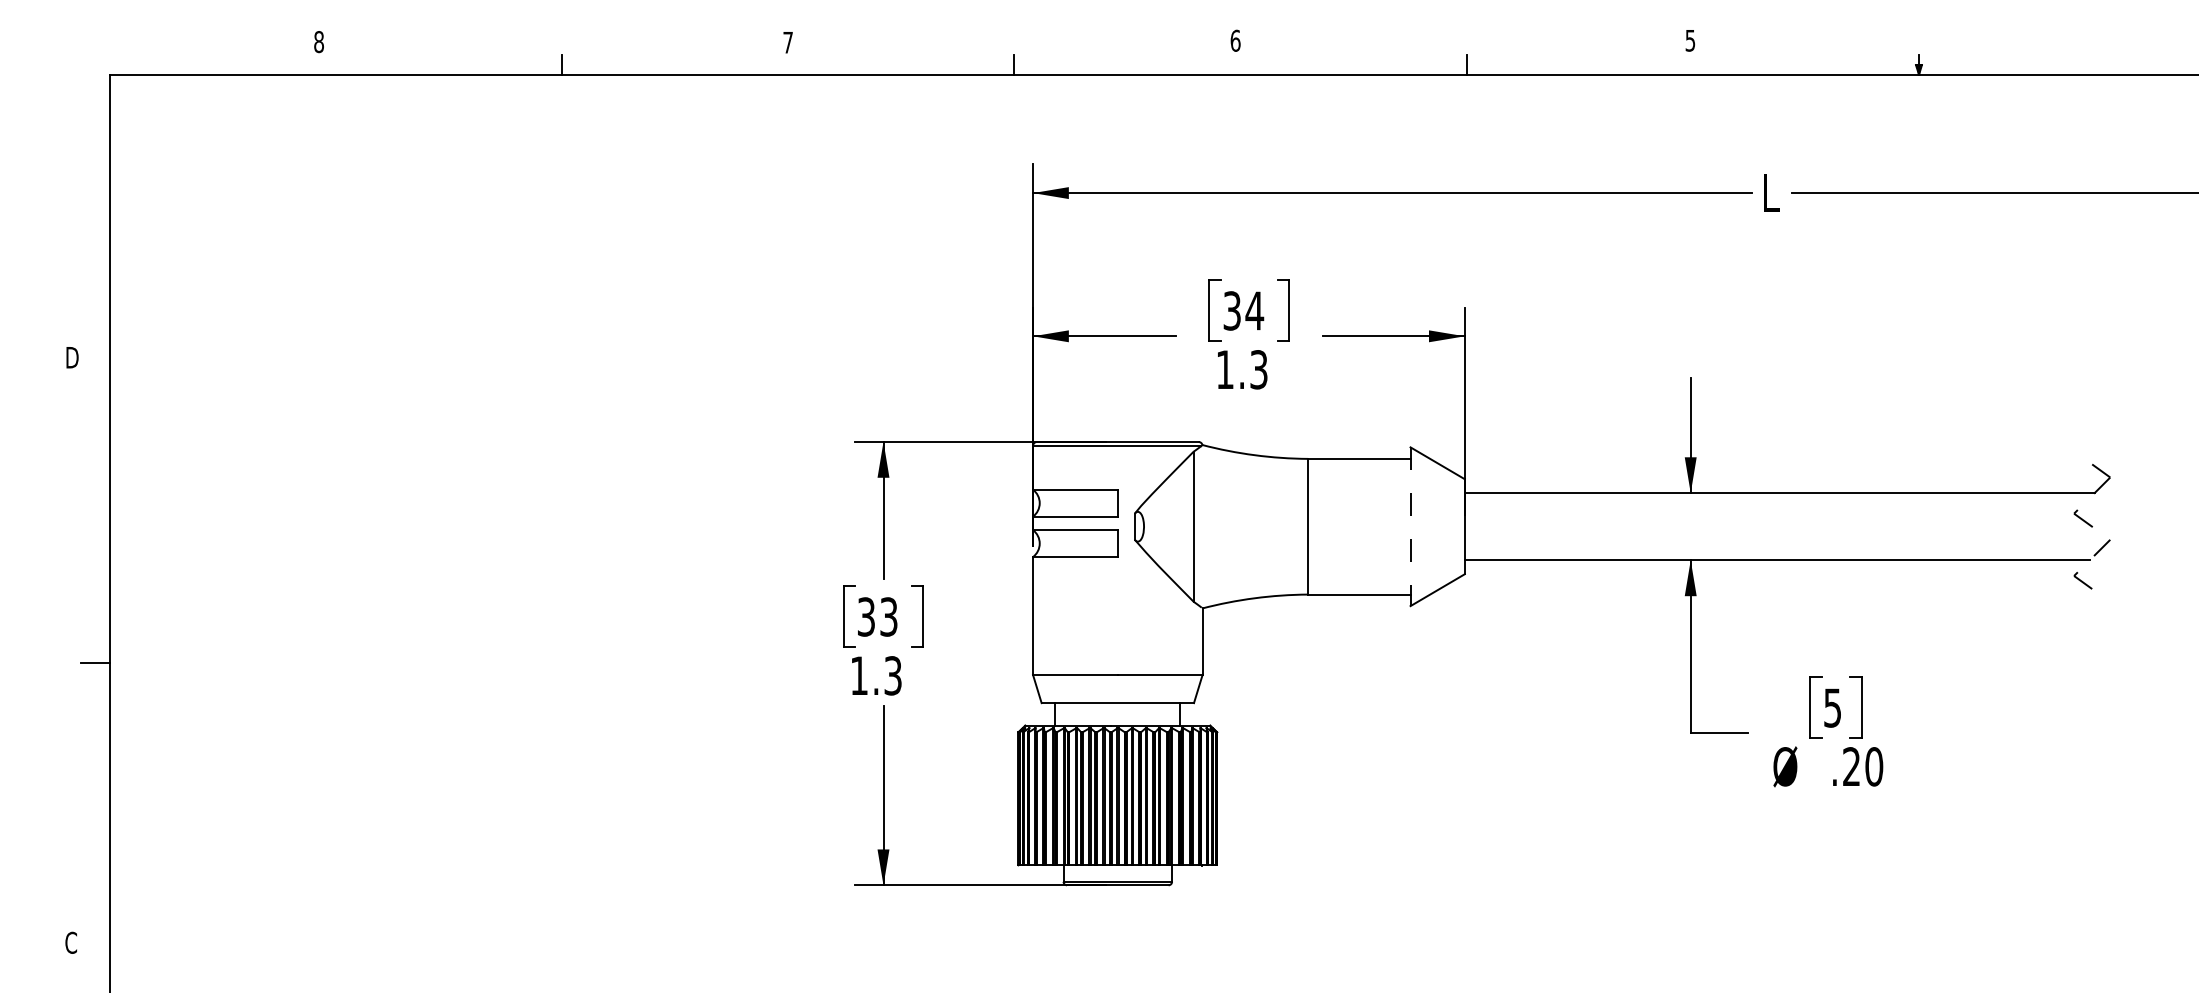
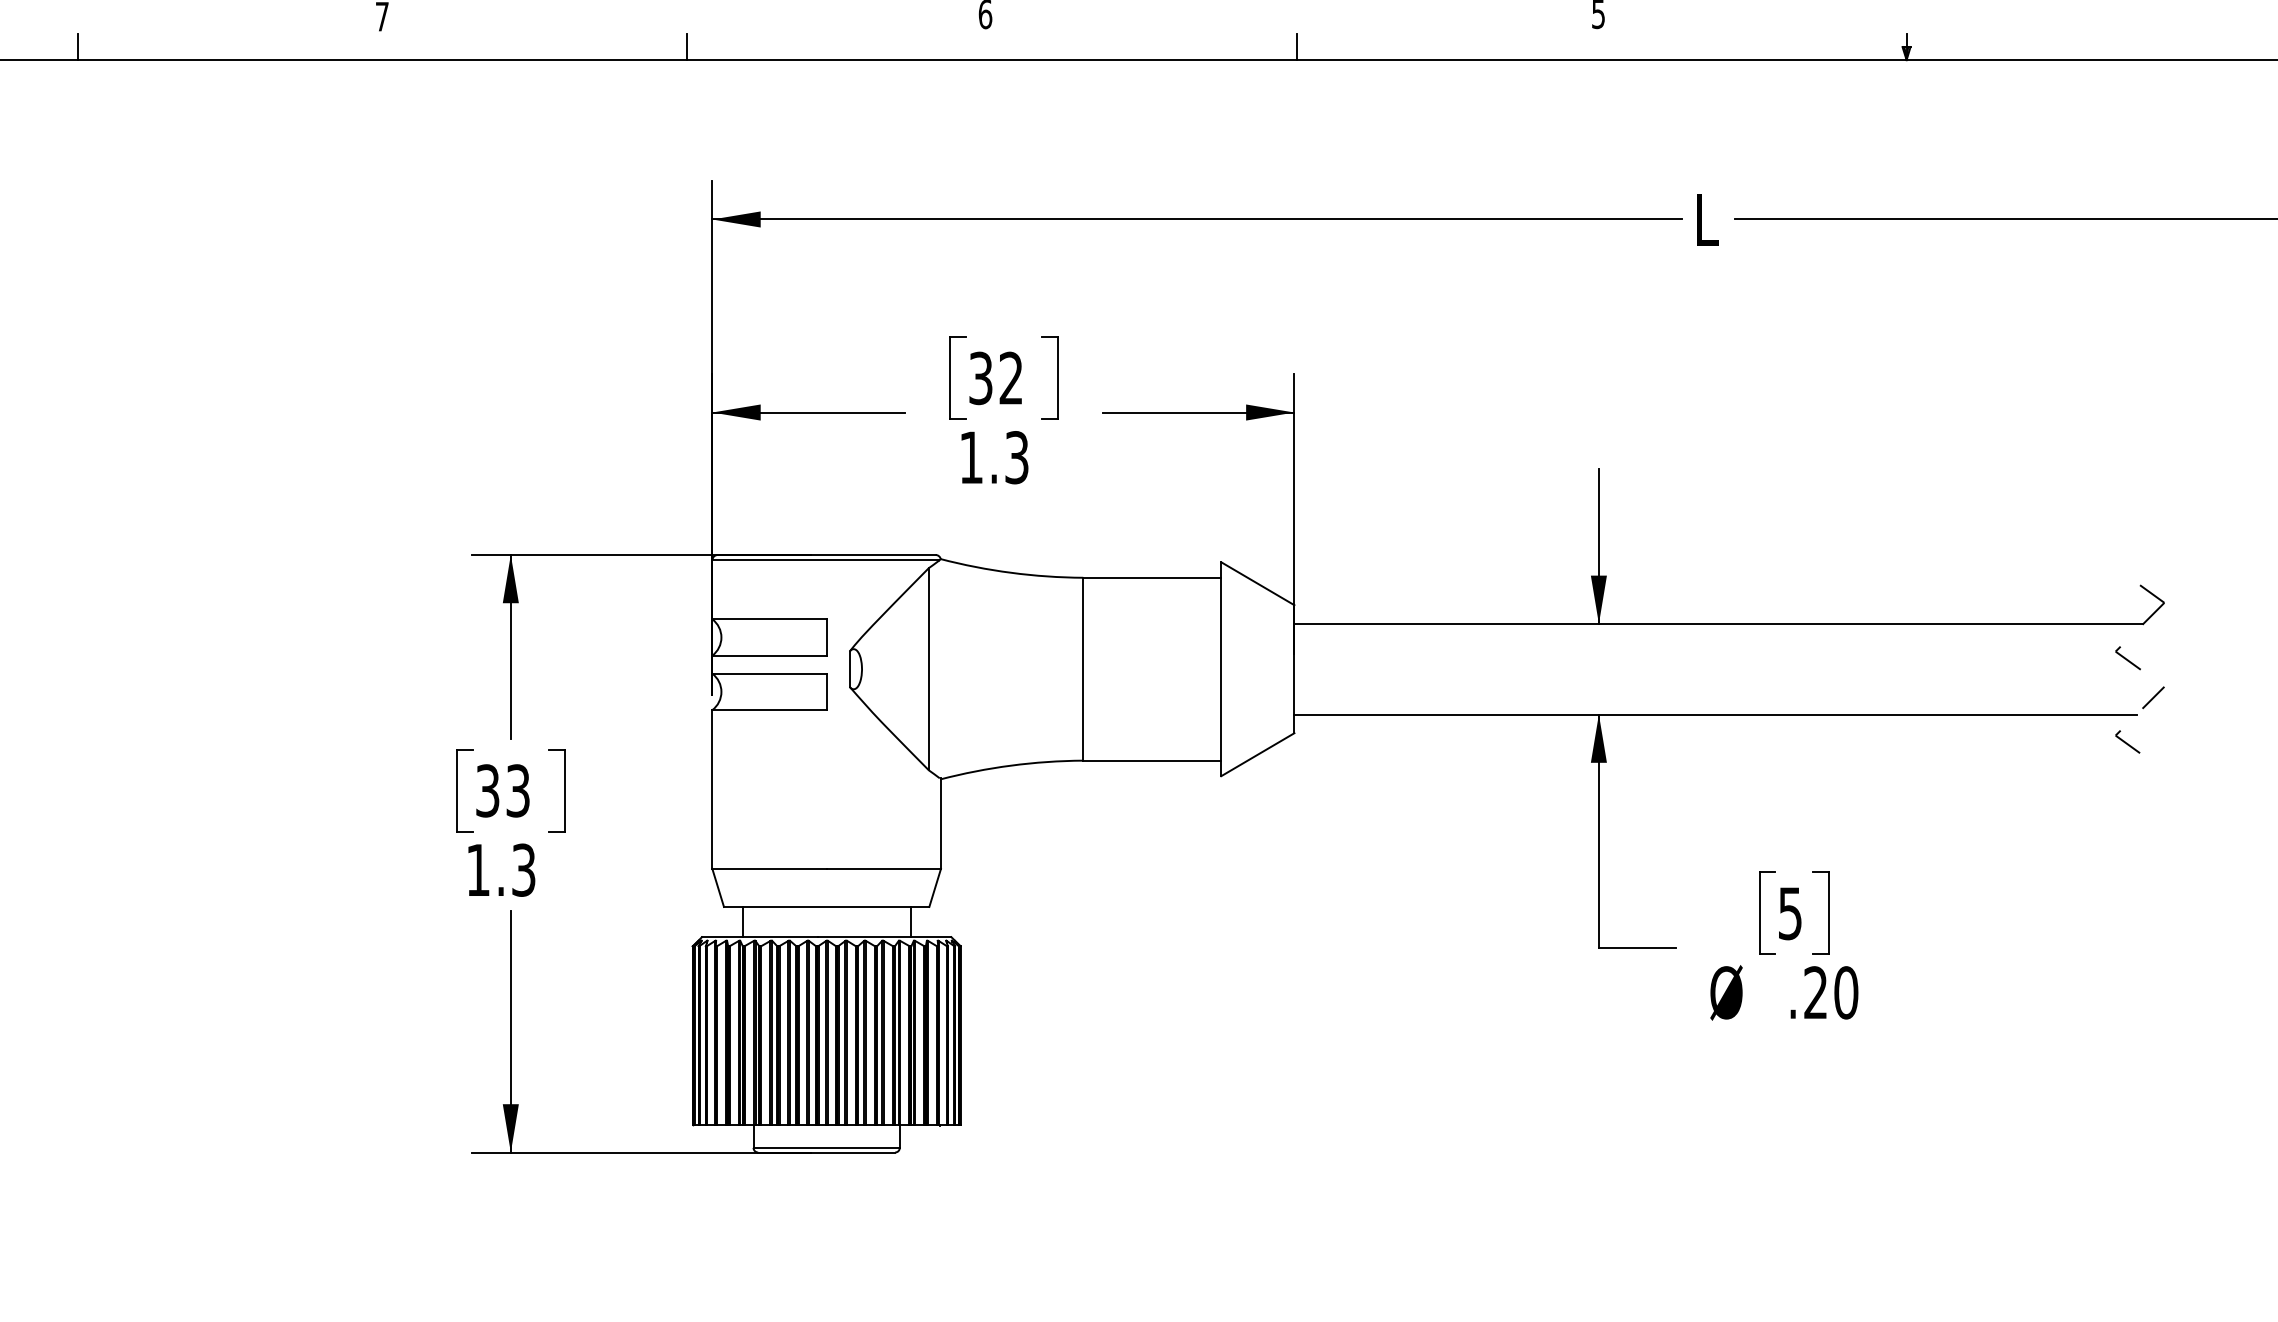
text: (1254, 310) -> (1010, 377), 34 -> 32
line: (1410, 527) -> (1221, 670), dashed -> solid

